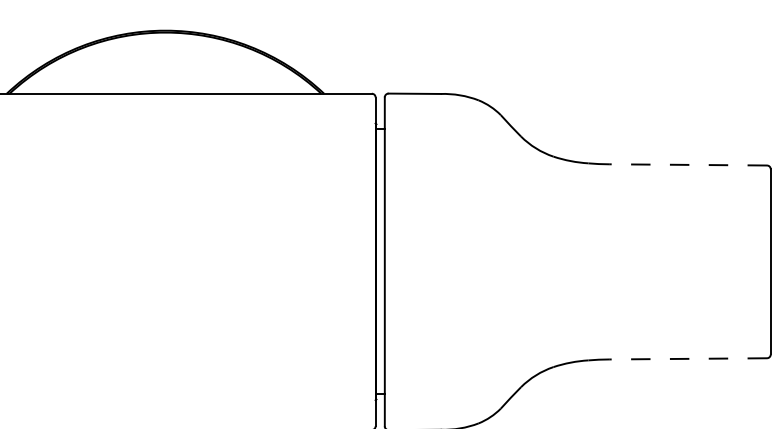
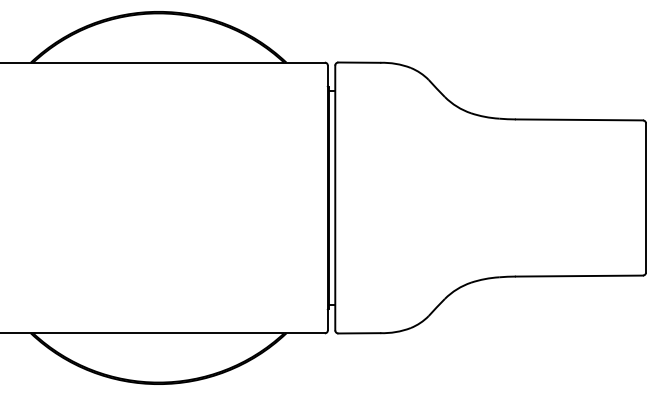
line: (688, 164) -> (579, 119), dashed -> solid
line: (688, 359) -> (579, 276), dashed -> solid

